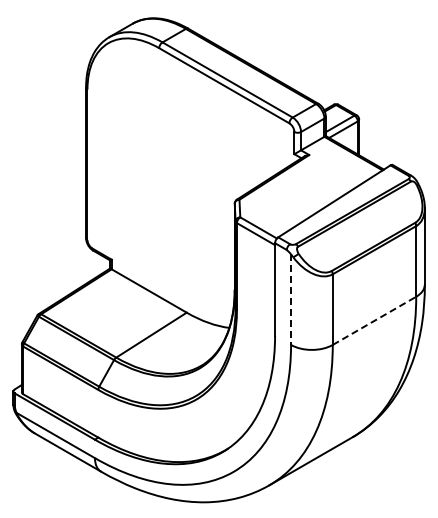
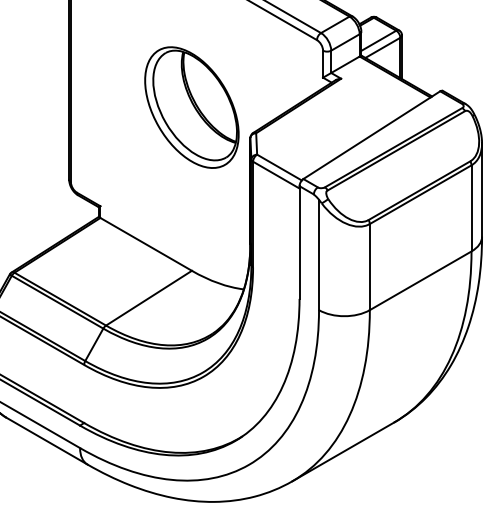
part: (186, 178) -> (191, 107), added
line: (291, 300) -> (319, 255), dashed -> solid
line: (374, 320) -> (420, 280), dashed -> solid

